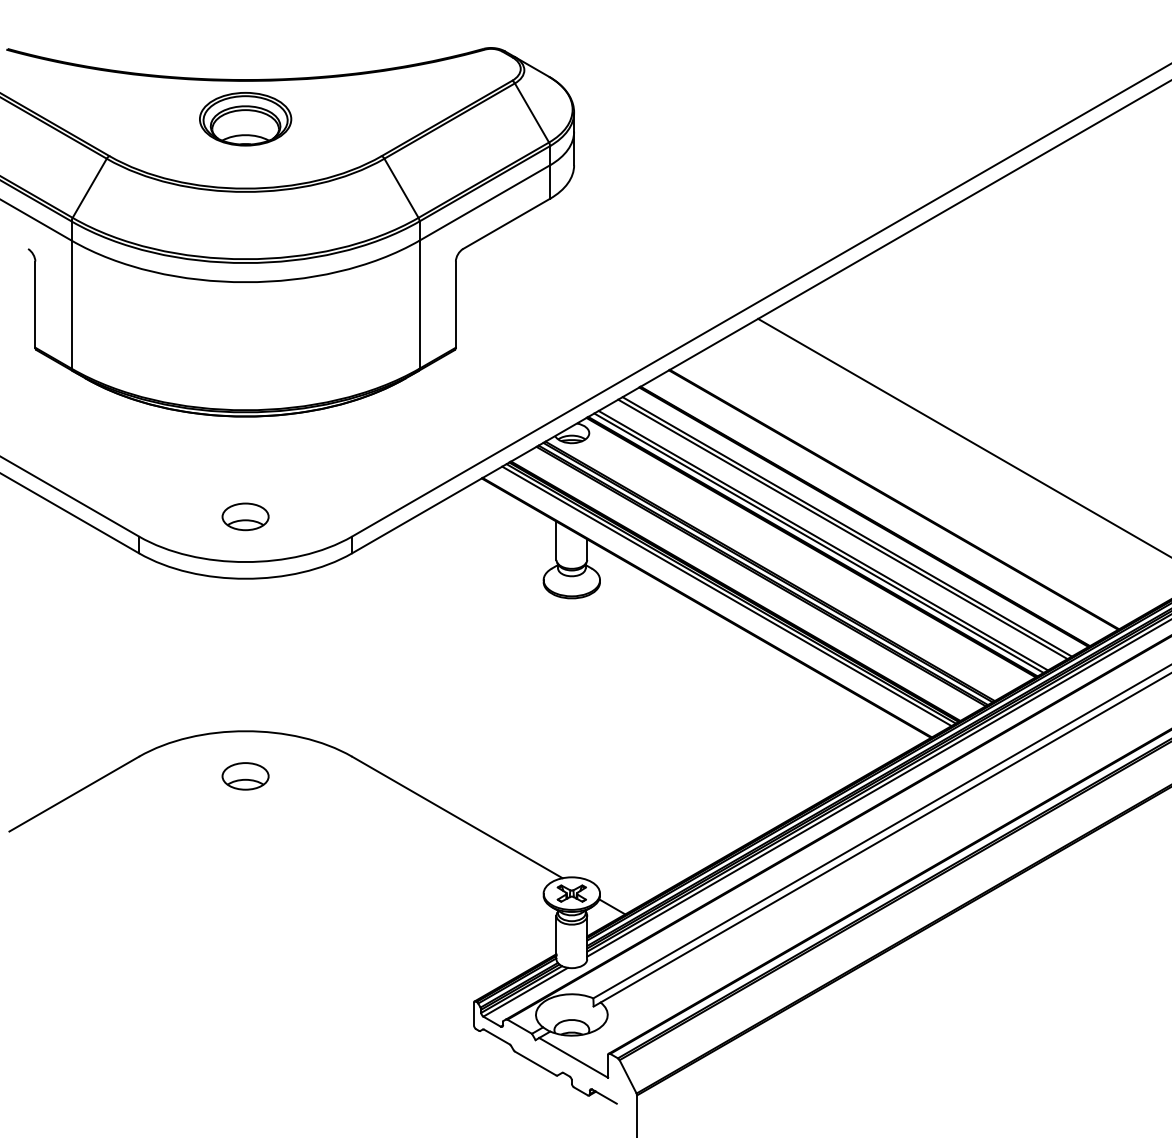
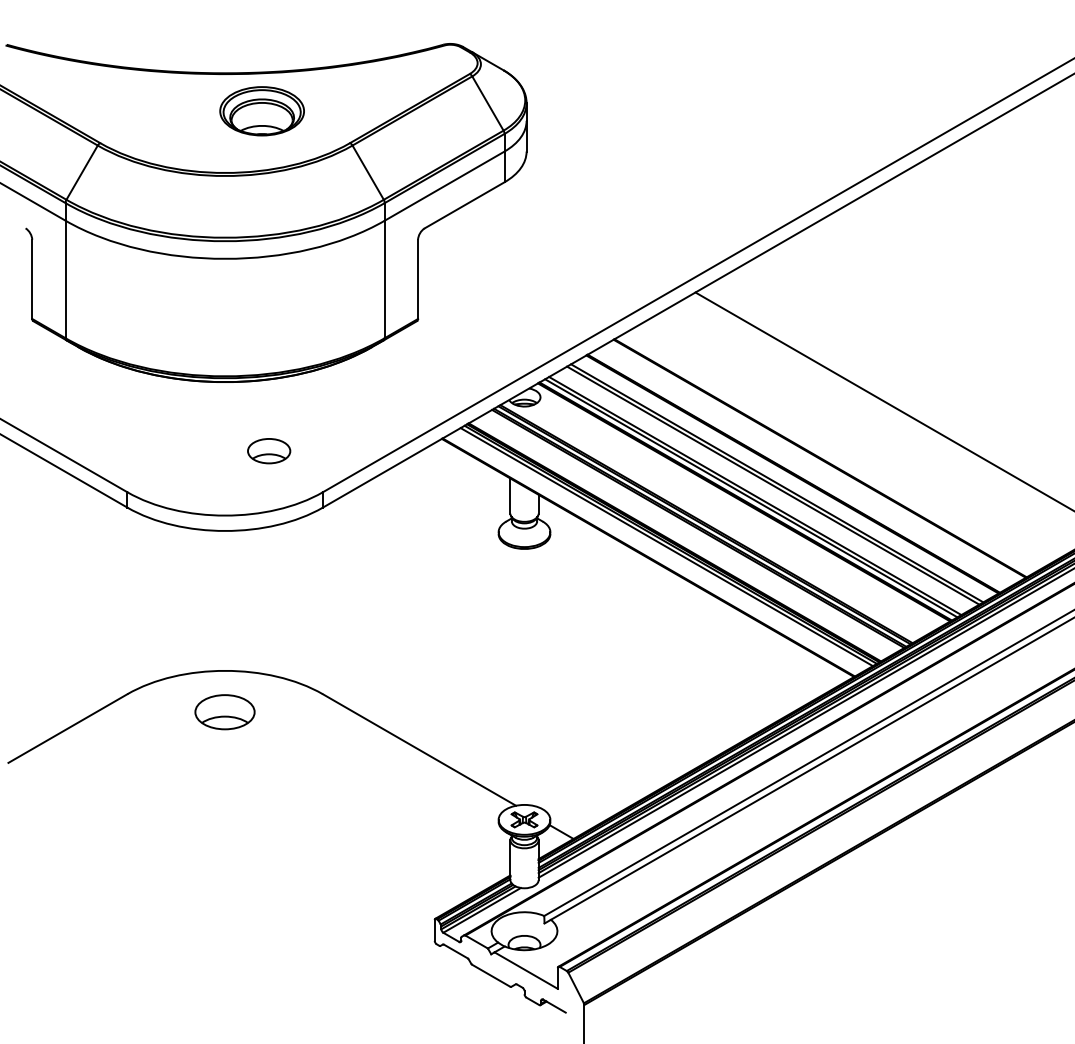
part: (244, 119) -> (261, 111), moved
part: (245, 517) -> (269, 451), moved
part: (245, 776) -> (225, 712), size x1.4

